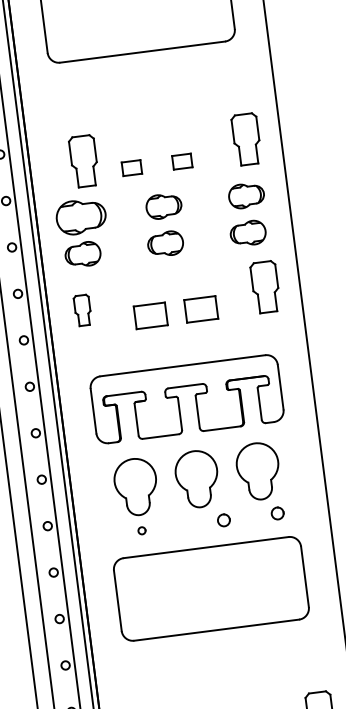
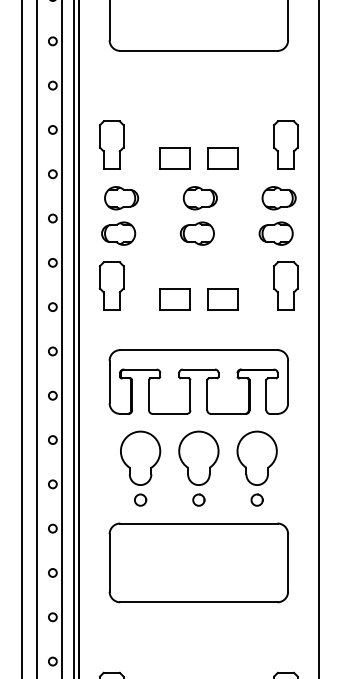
part: (83, 160) -> (111, 144), moved
part: (181, 161) -> (222, 158), size x1.67
part: (131, 168) -> (174, 158), size x1.67
part: (81, 217) -> (121, 198), size x0.71
part: (82, 309) -> (111, 285), size x1.67
circle: (276, 512) -> (256, 499), moved
circle: (223, 519) -> (198, 499), moved
circle: (141, 530) -> (140, 499), size x1.67

